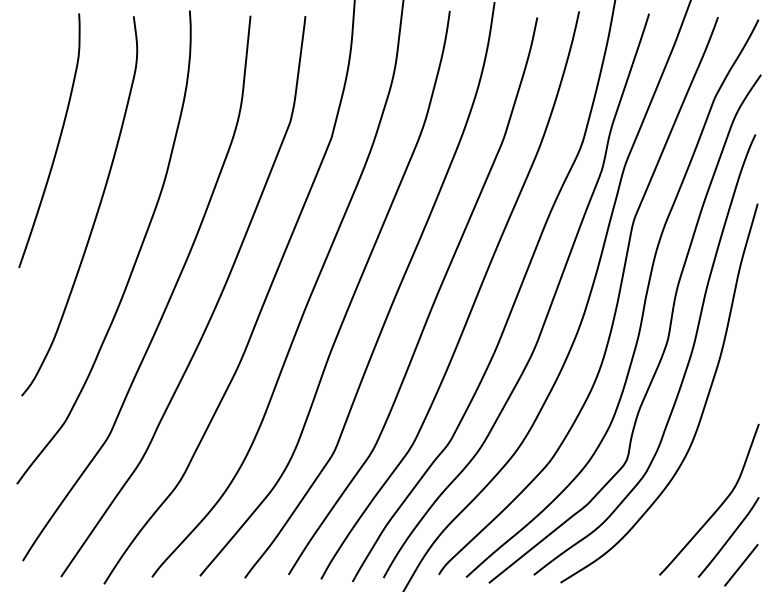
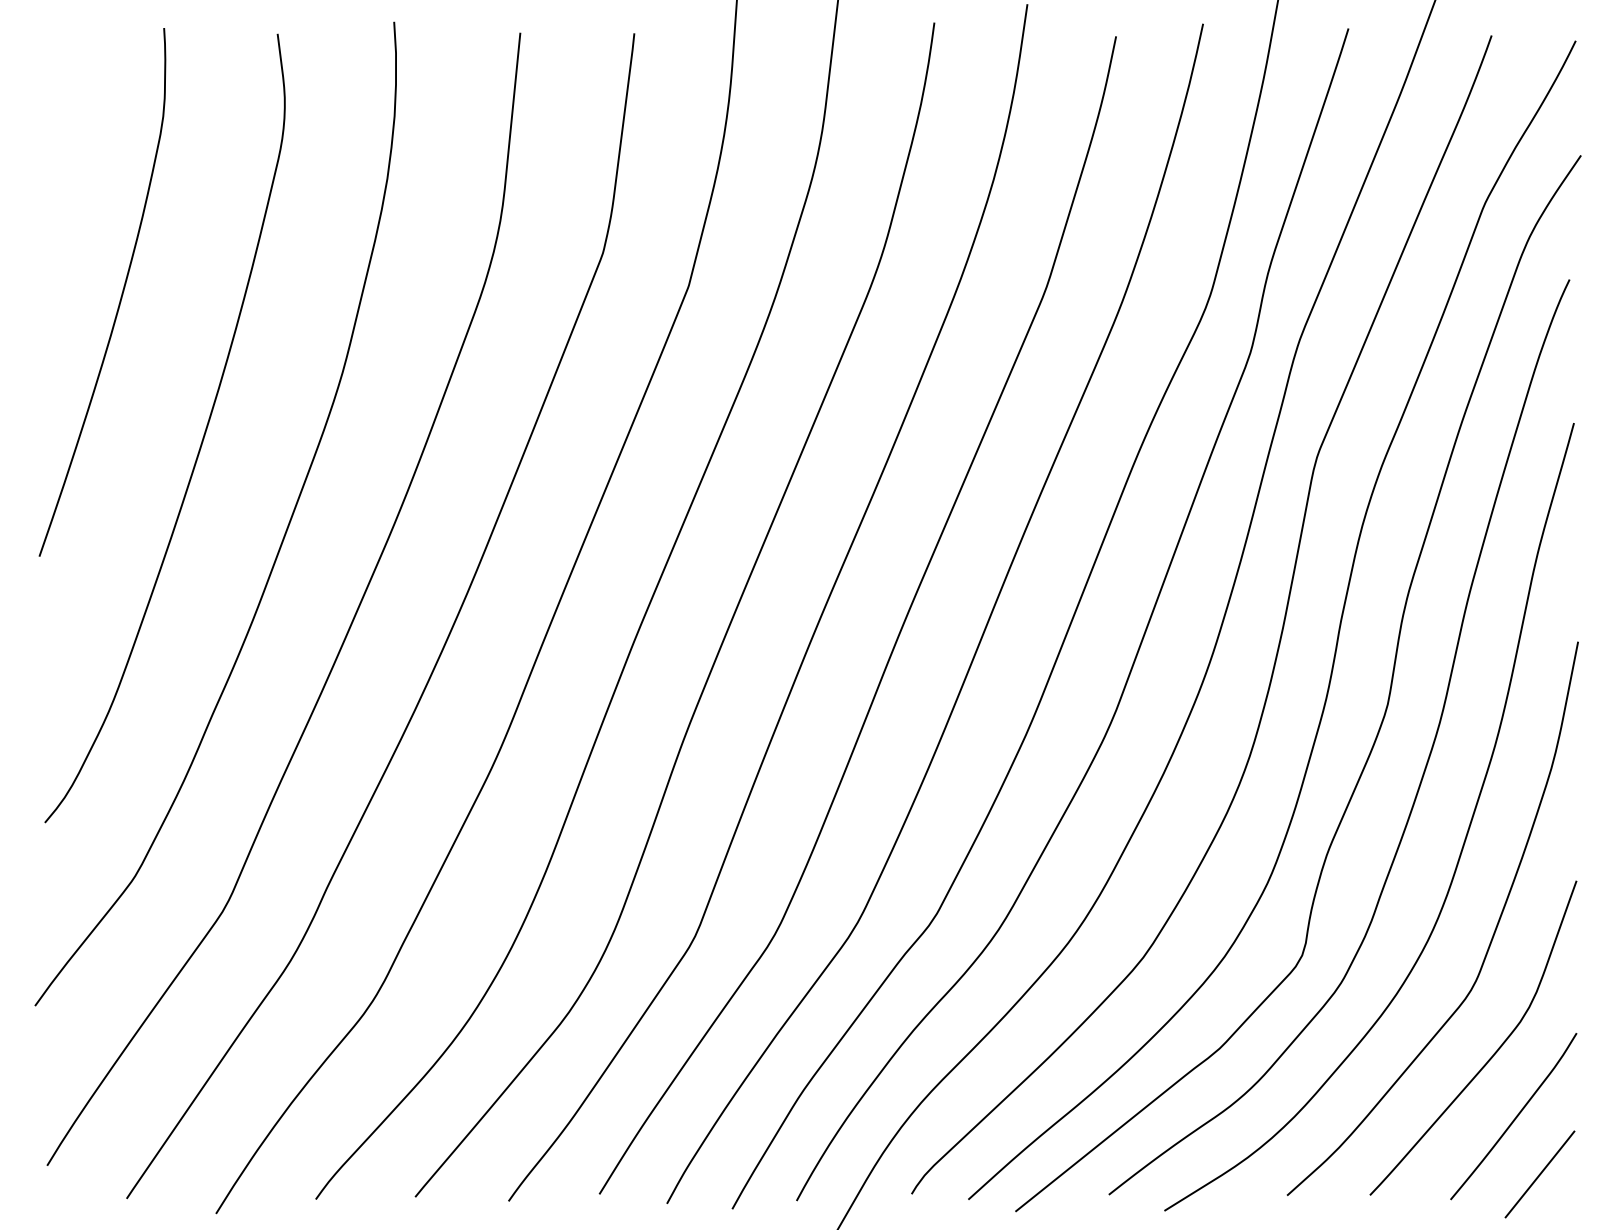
curve: (716, 453) -> (1488, 942), added

